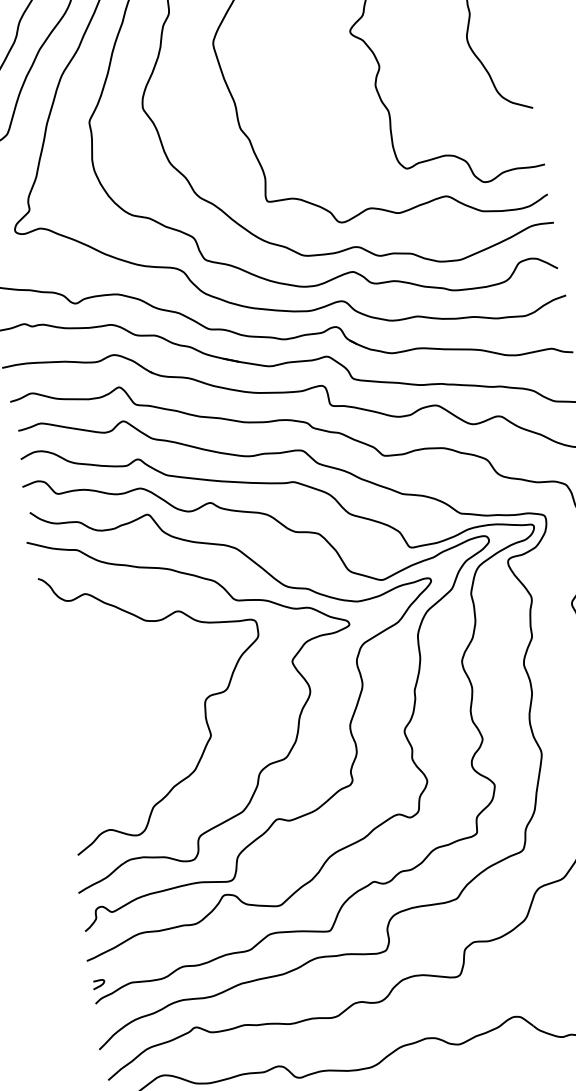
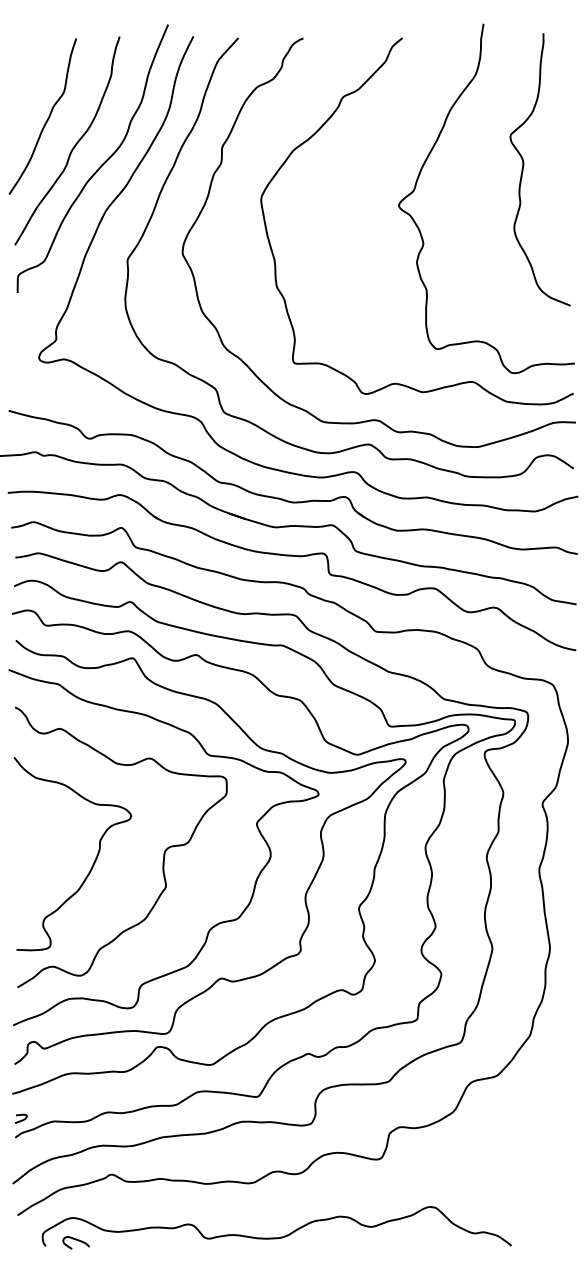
curve: (135, 723) -> (92, 864), added

